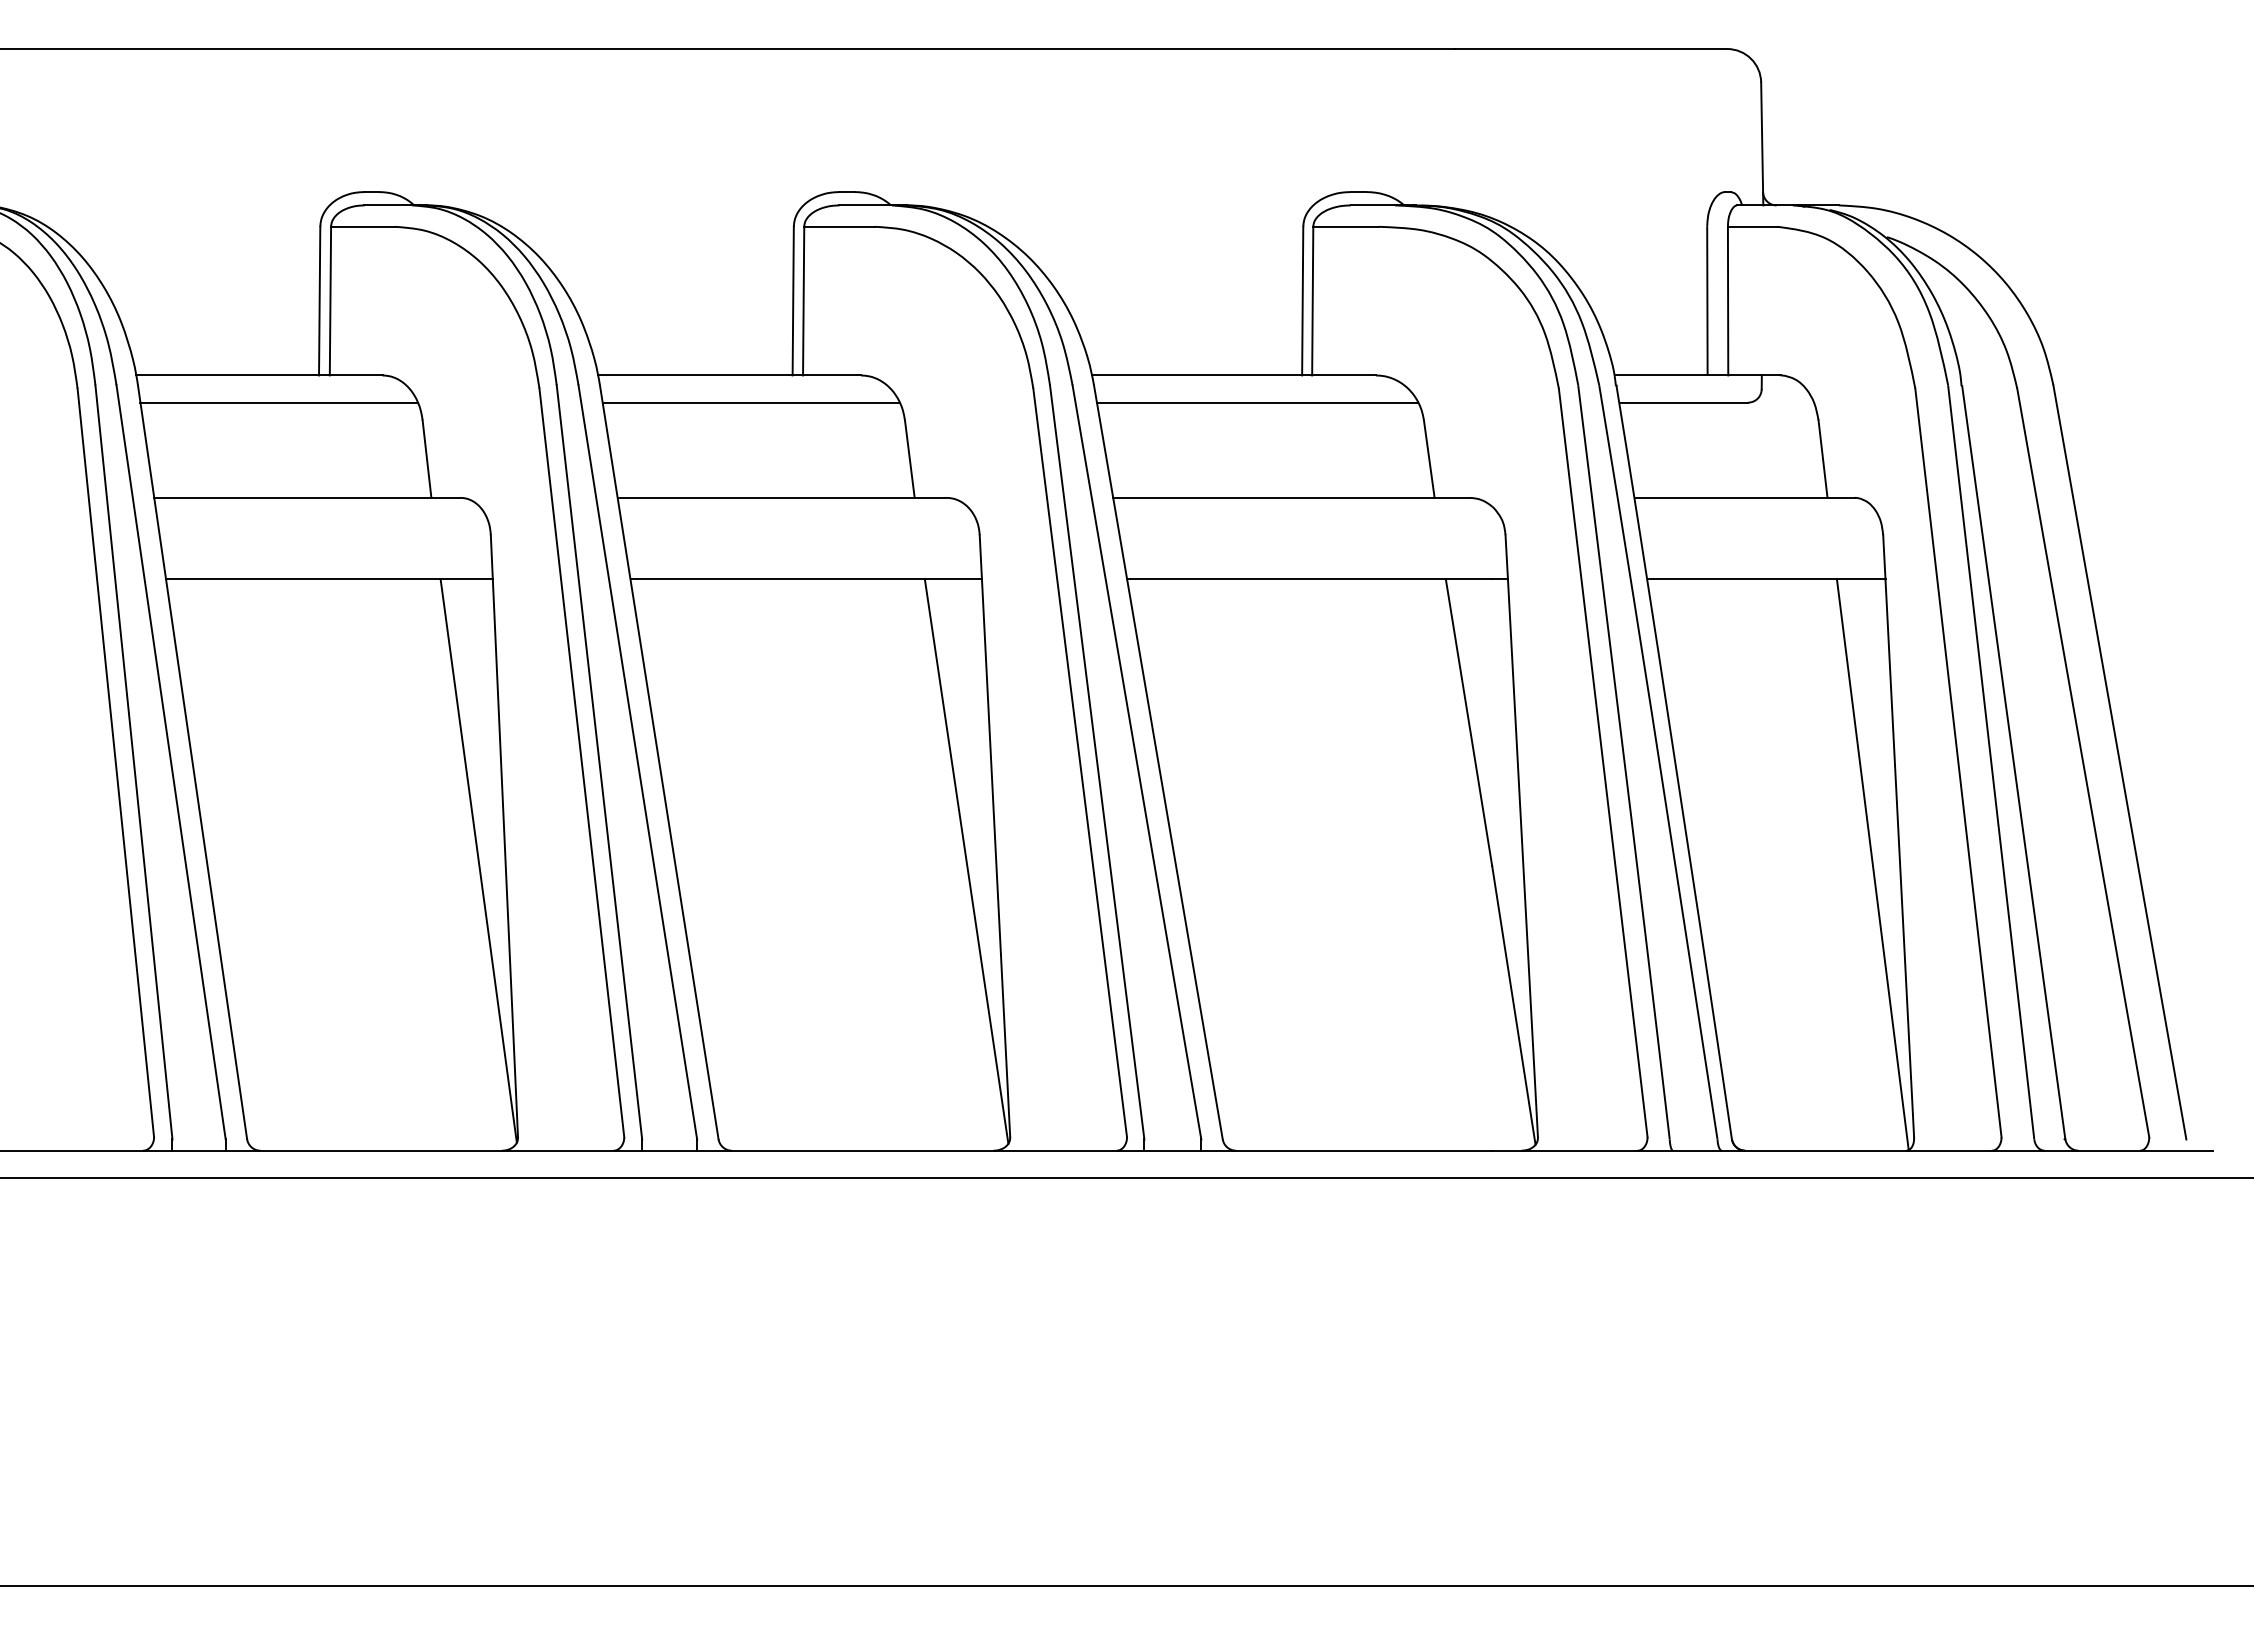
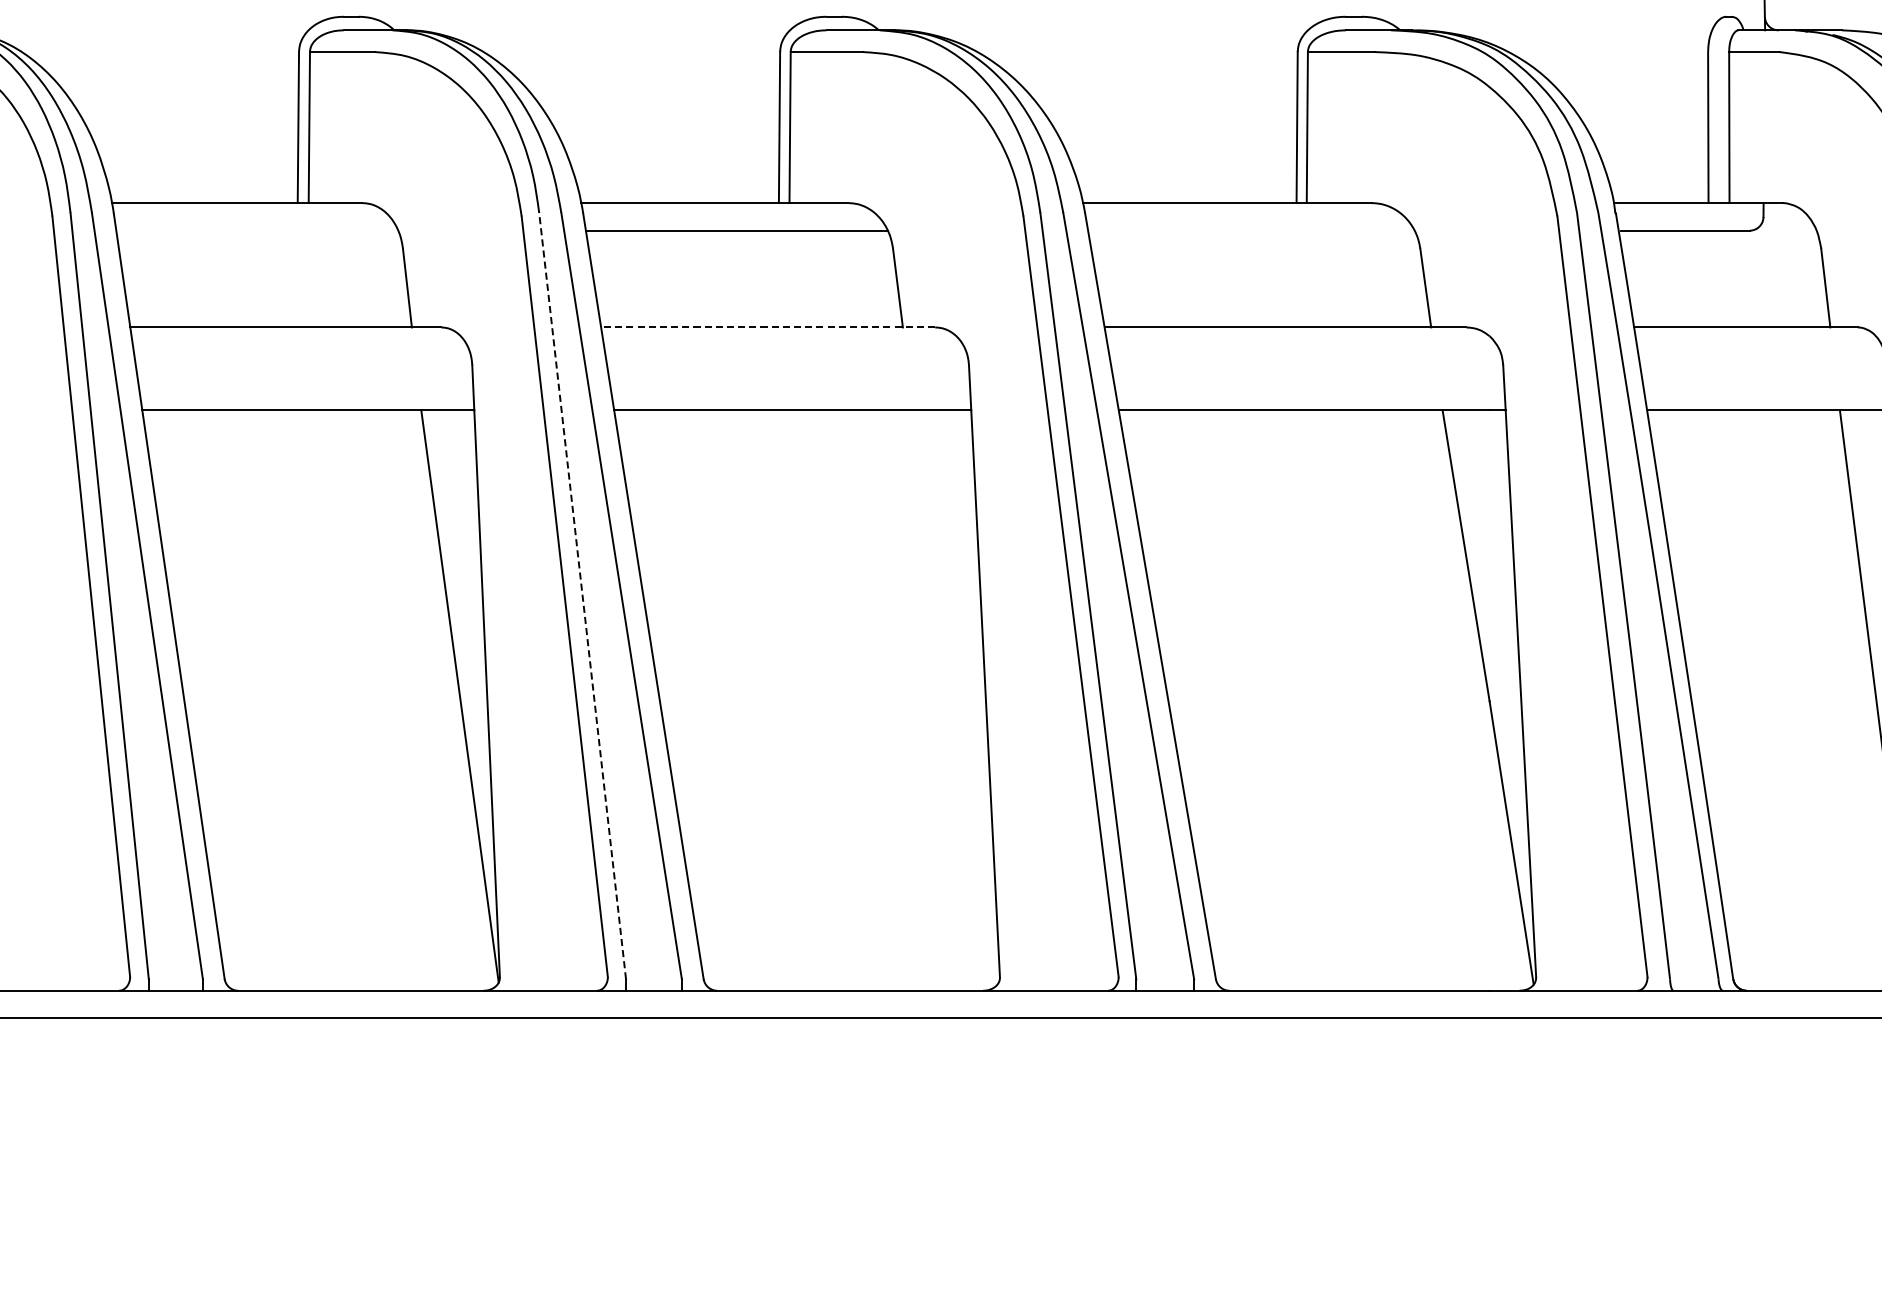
line: (279, 402) -> (257, 230), removed
line: (1257, 402) -> (1251, 230), removed
line: (781, 497) -> (767, 327), solid -> dashed
line: (599, 762) -> (582, 596), solid -> dashed
line: (966, 861) -> (955, 696), removed

